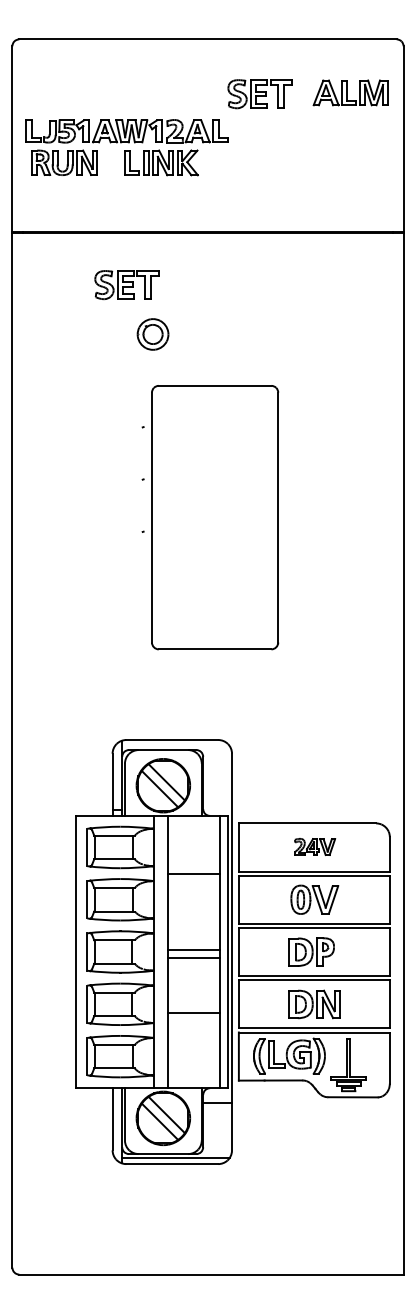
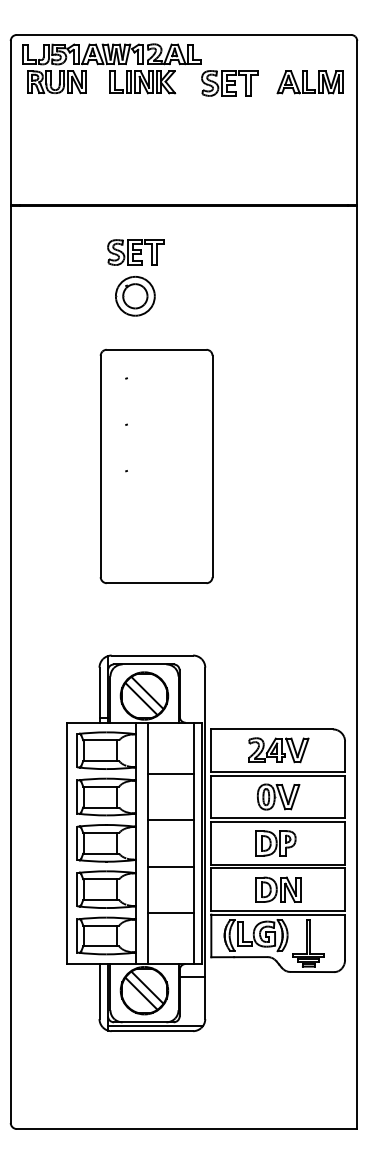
part: (126, 147) -> (111, 68), moved
part: (126, 285) -> (135, 252), moved
part: (152, 334) -> (134, 296), size x1.43
part: (215, 517) -> (156, 466), moved
part: (314, 846) -> (278, 749), size x1.67
line: (193, 949) -> (171, 819), moved
line: (193, 958) -> (171, 866), moved
line: (193, 1012) -> (171, 912), moved

